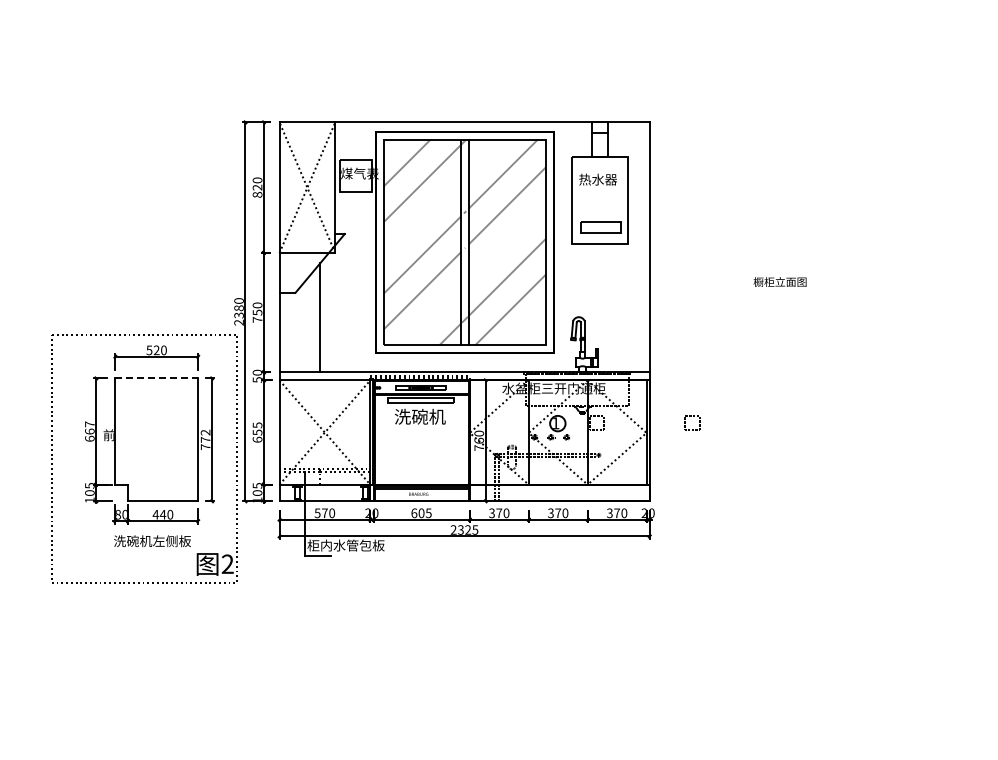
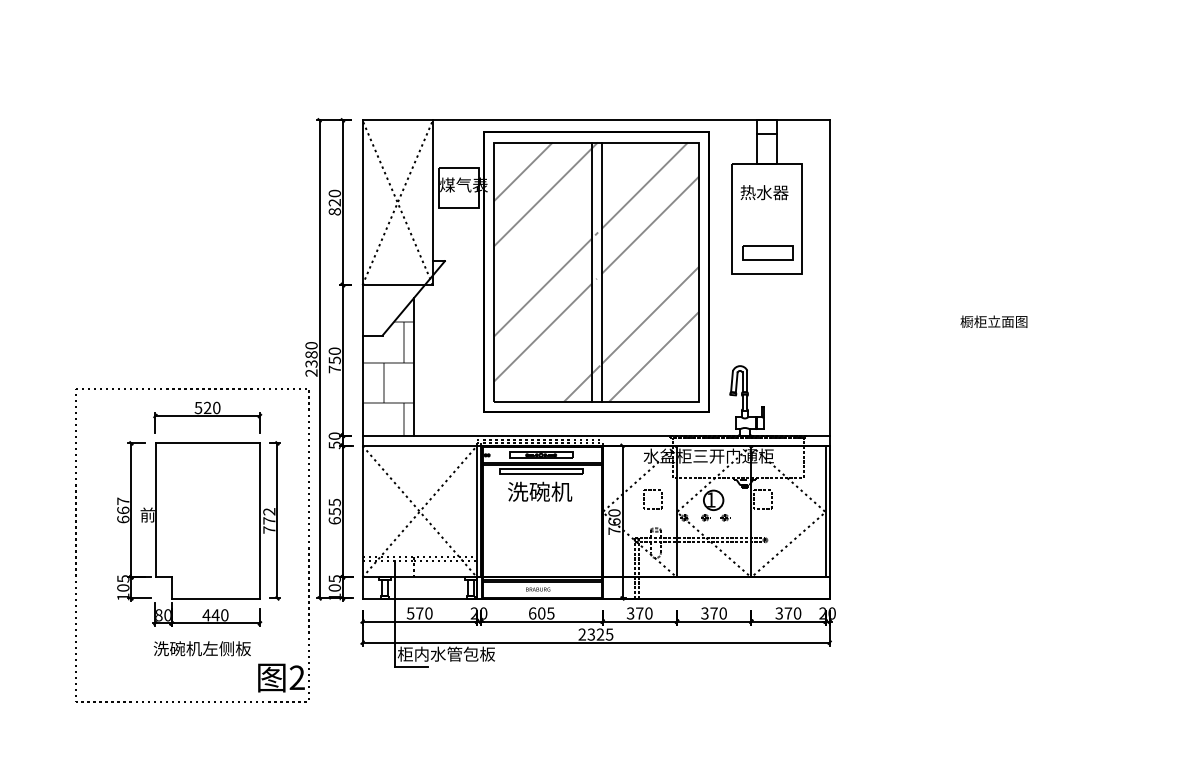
hatch: (299, 327) -> (387, 379), added
line: (157, 378) -> (208, 443), dashed -> solid
part: (691, 416) -> (651, 491), moved

